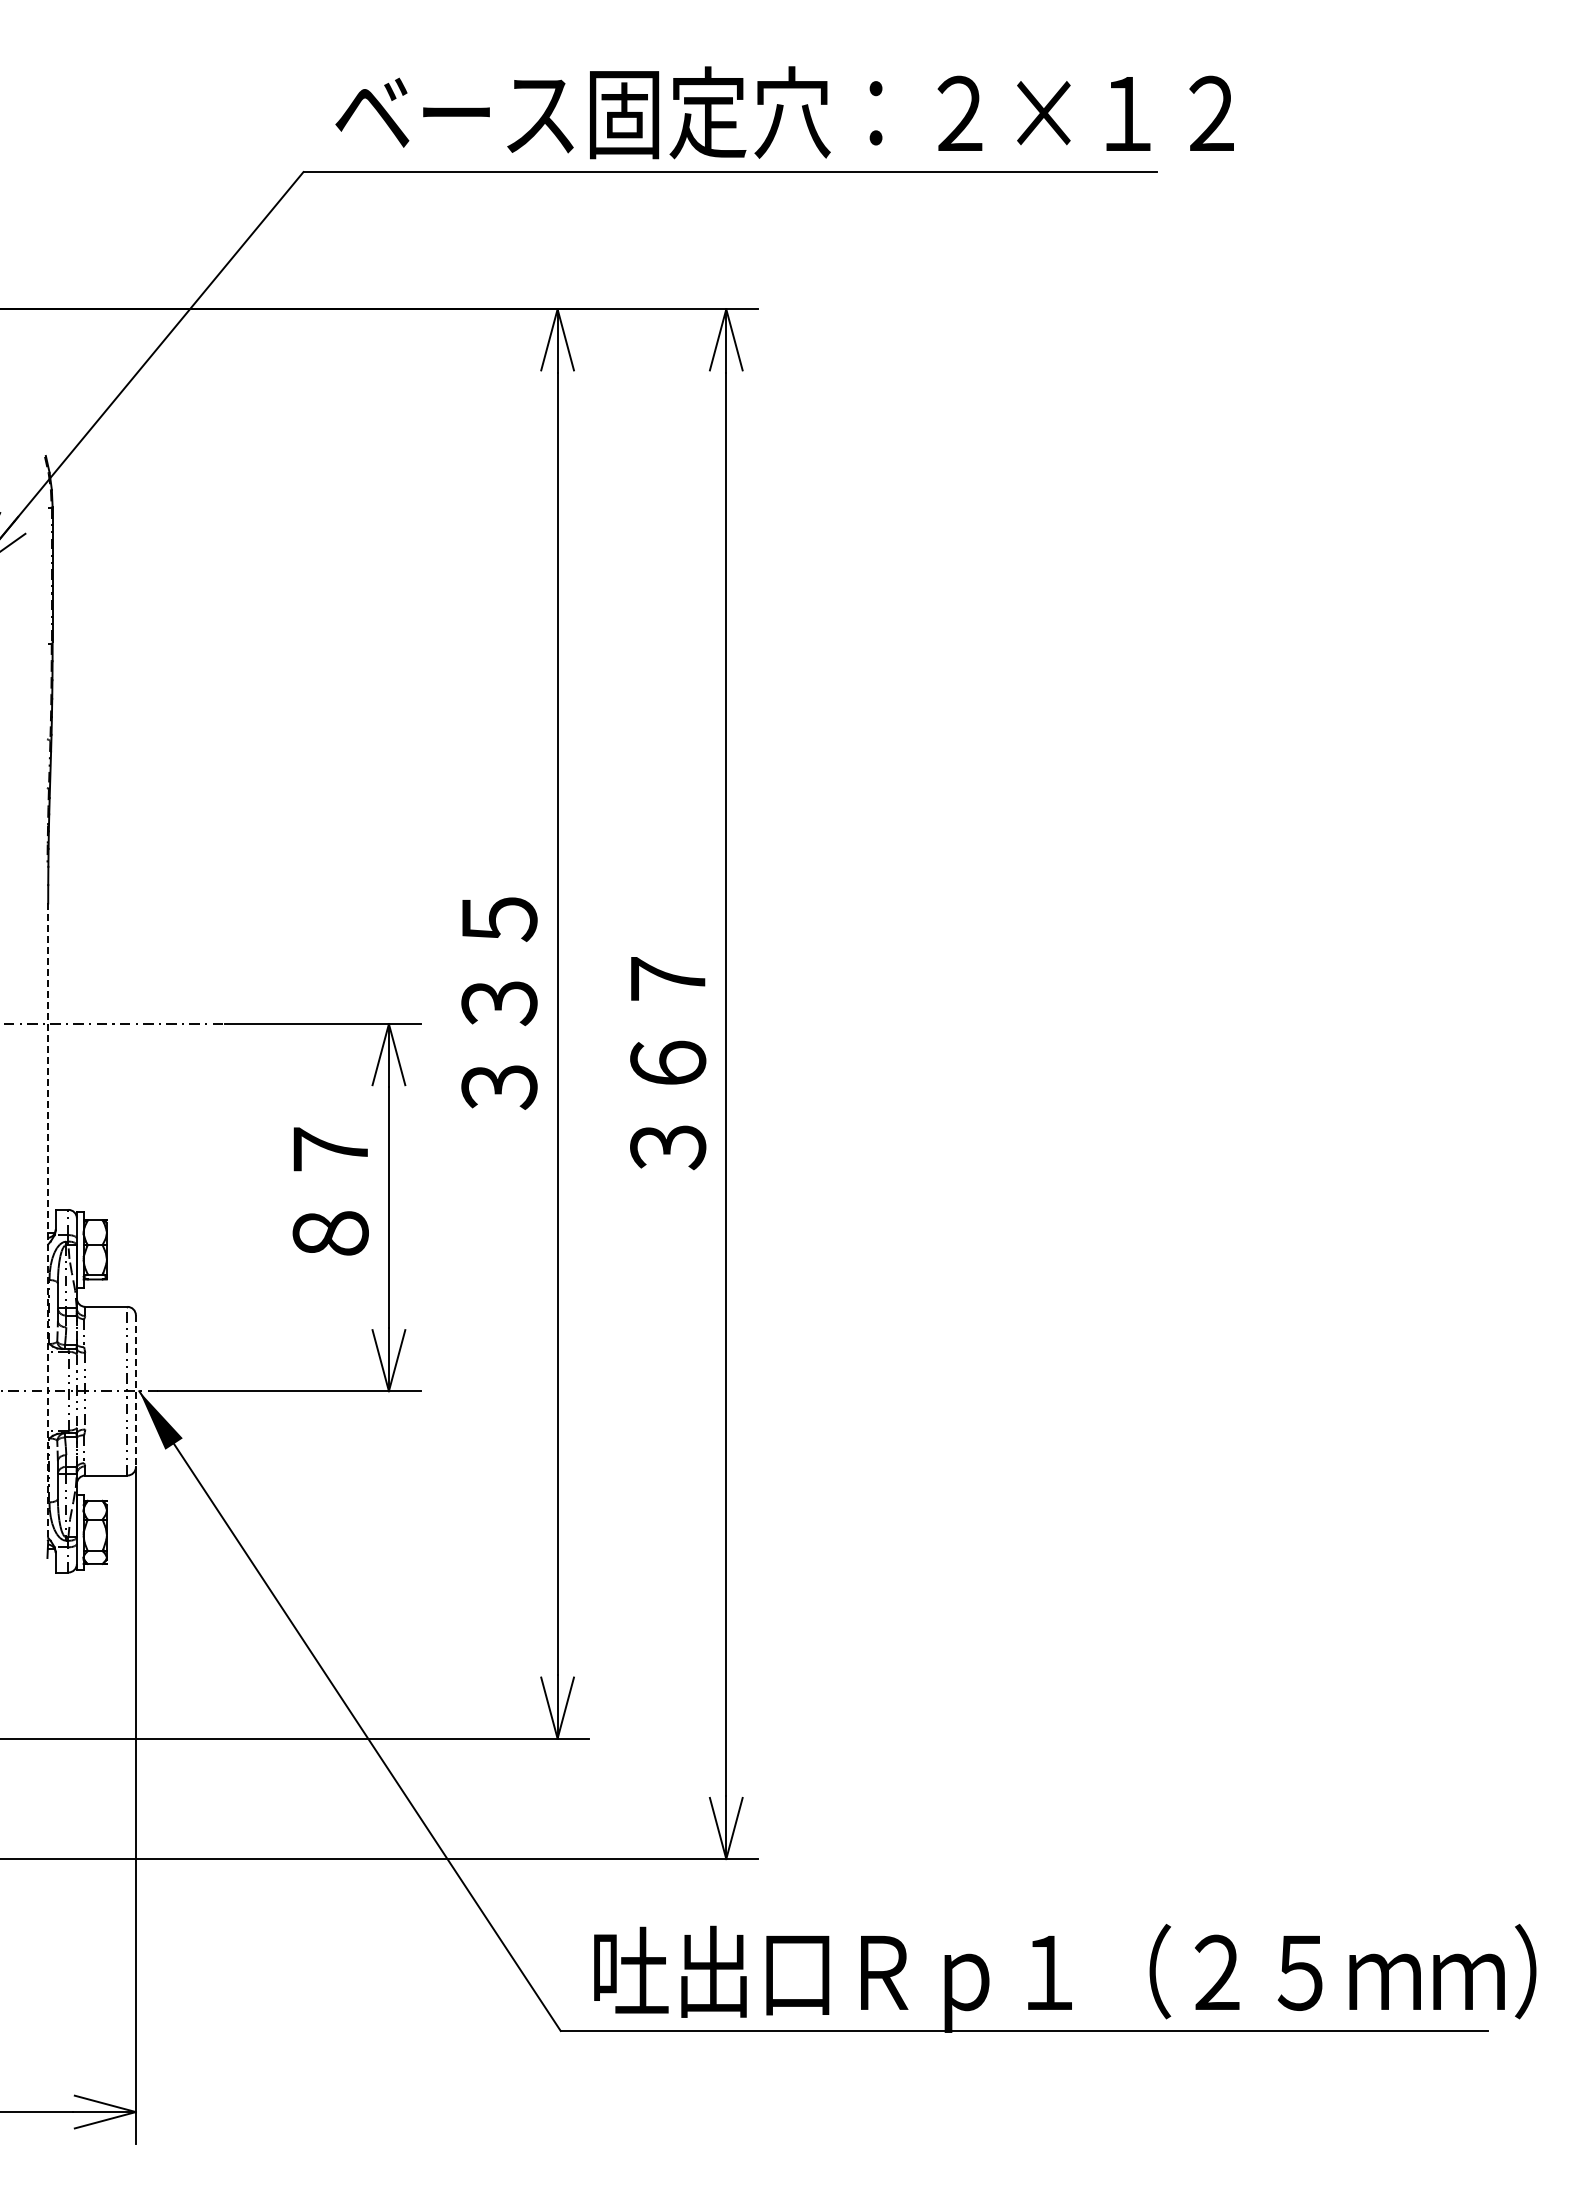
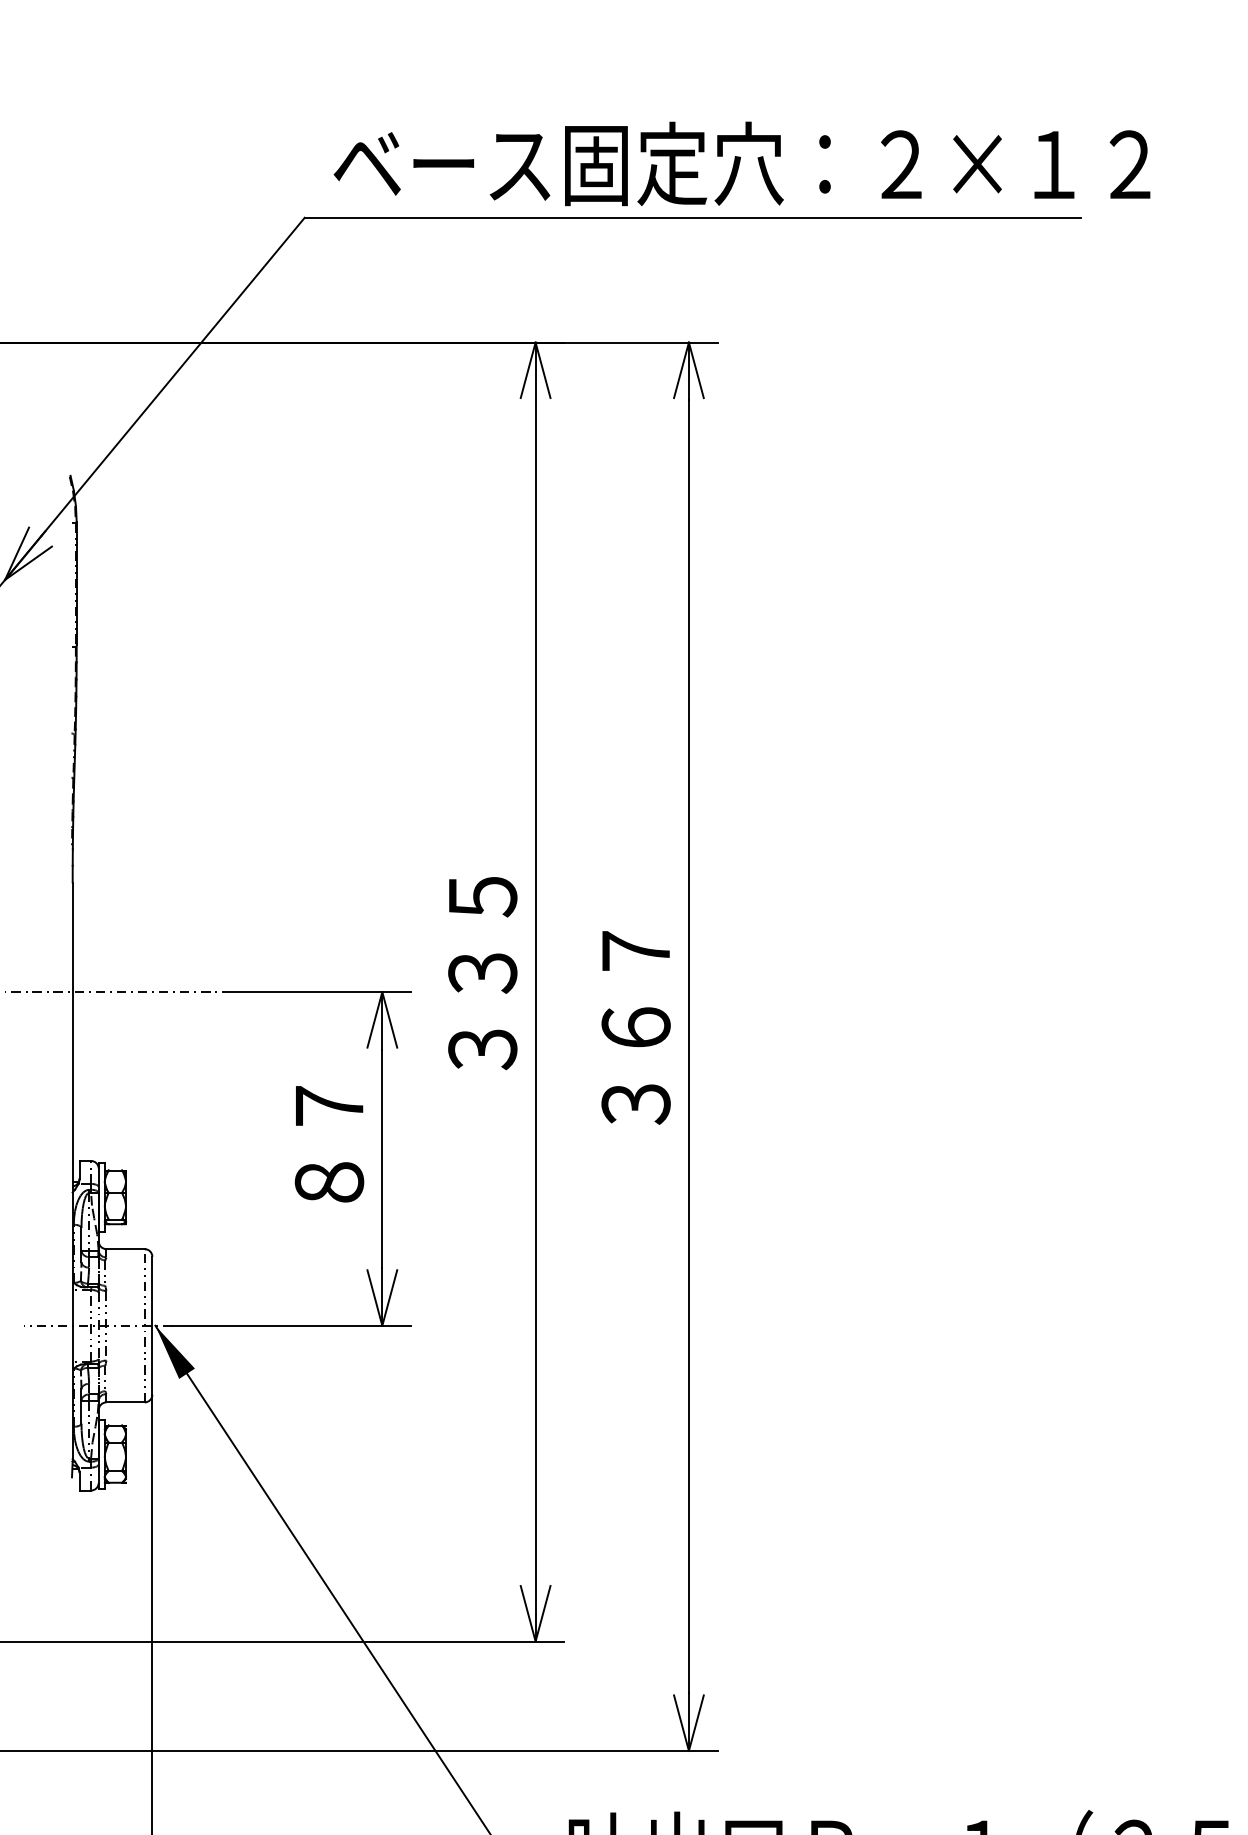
line: (48, 1222) -> (72, 1172), dashed -> solid
line: (135, 1391) -> (152, 1326), dashed -> solid

